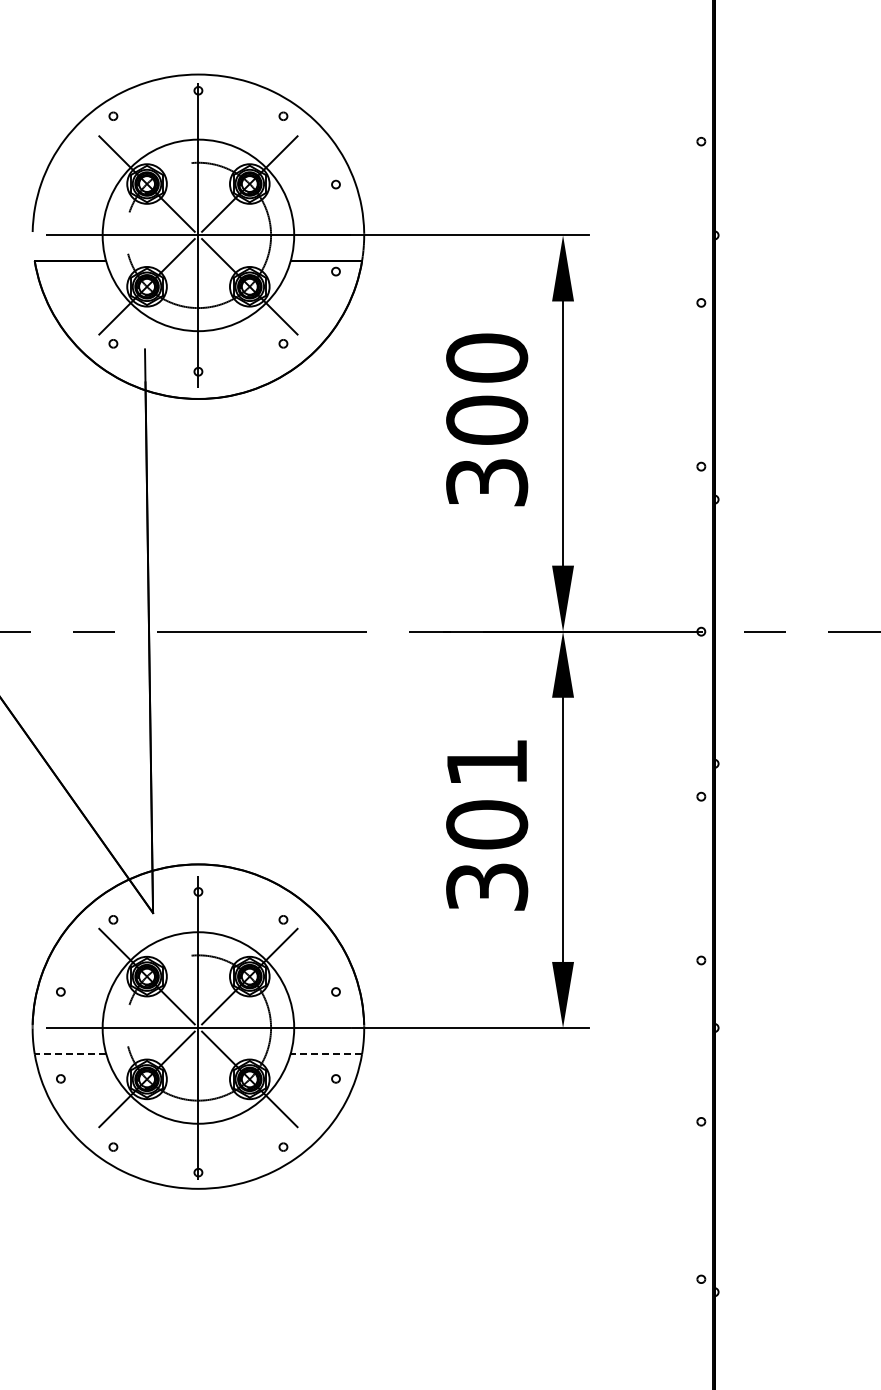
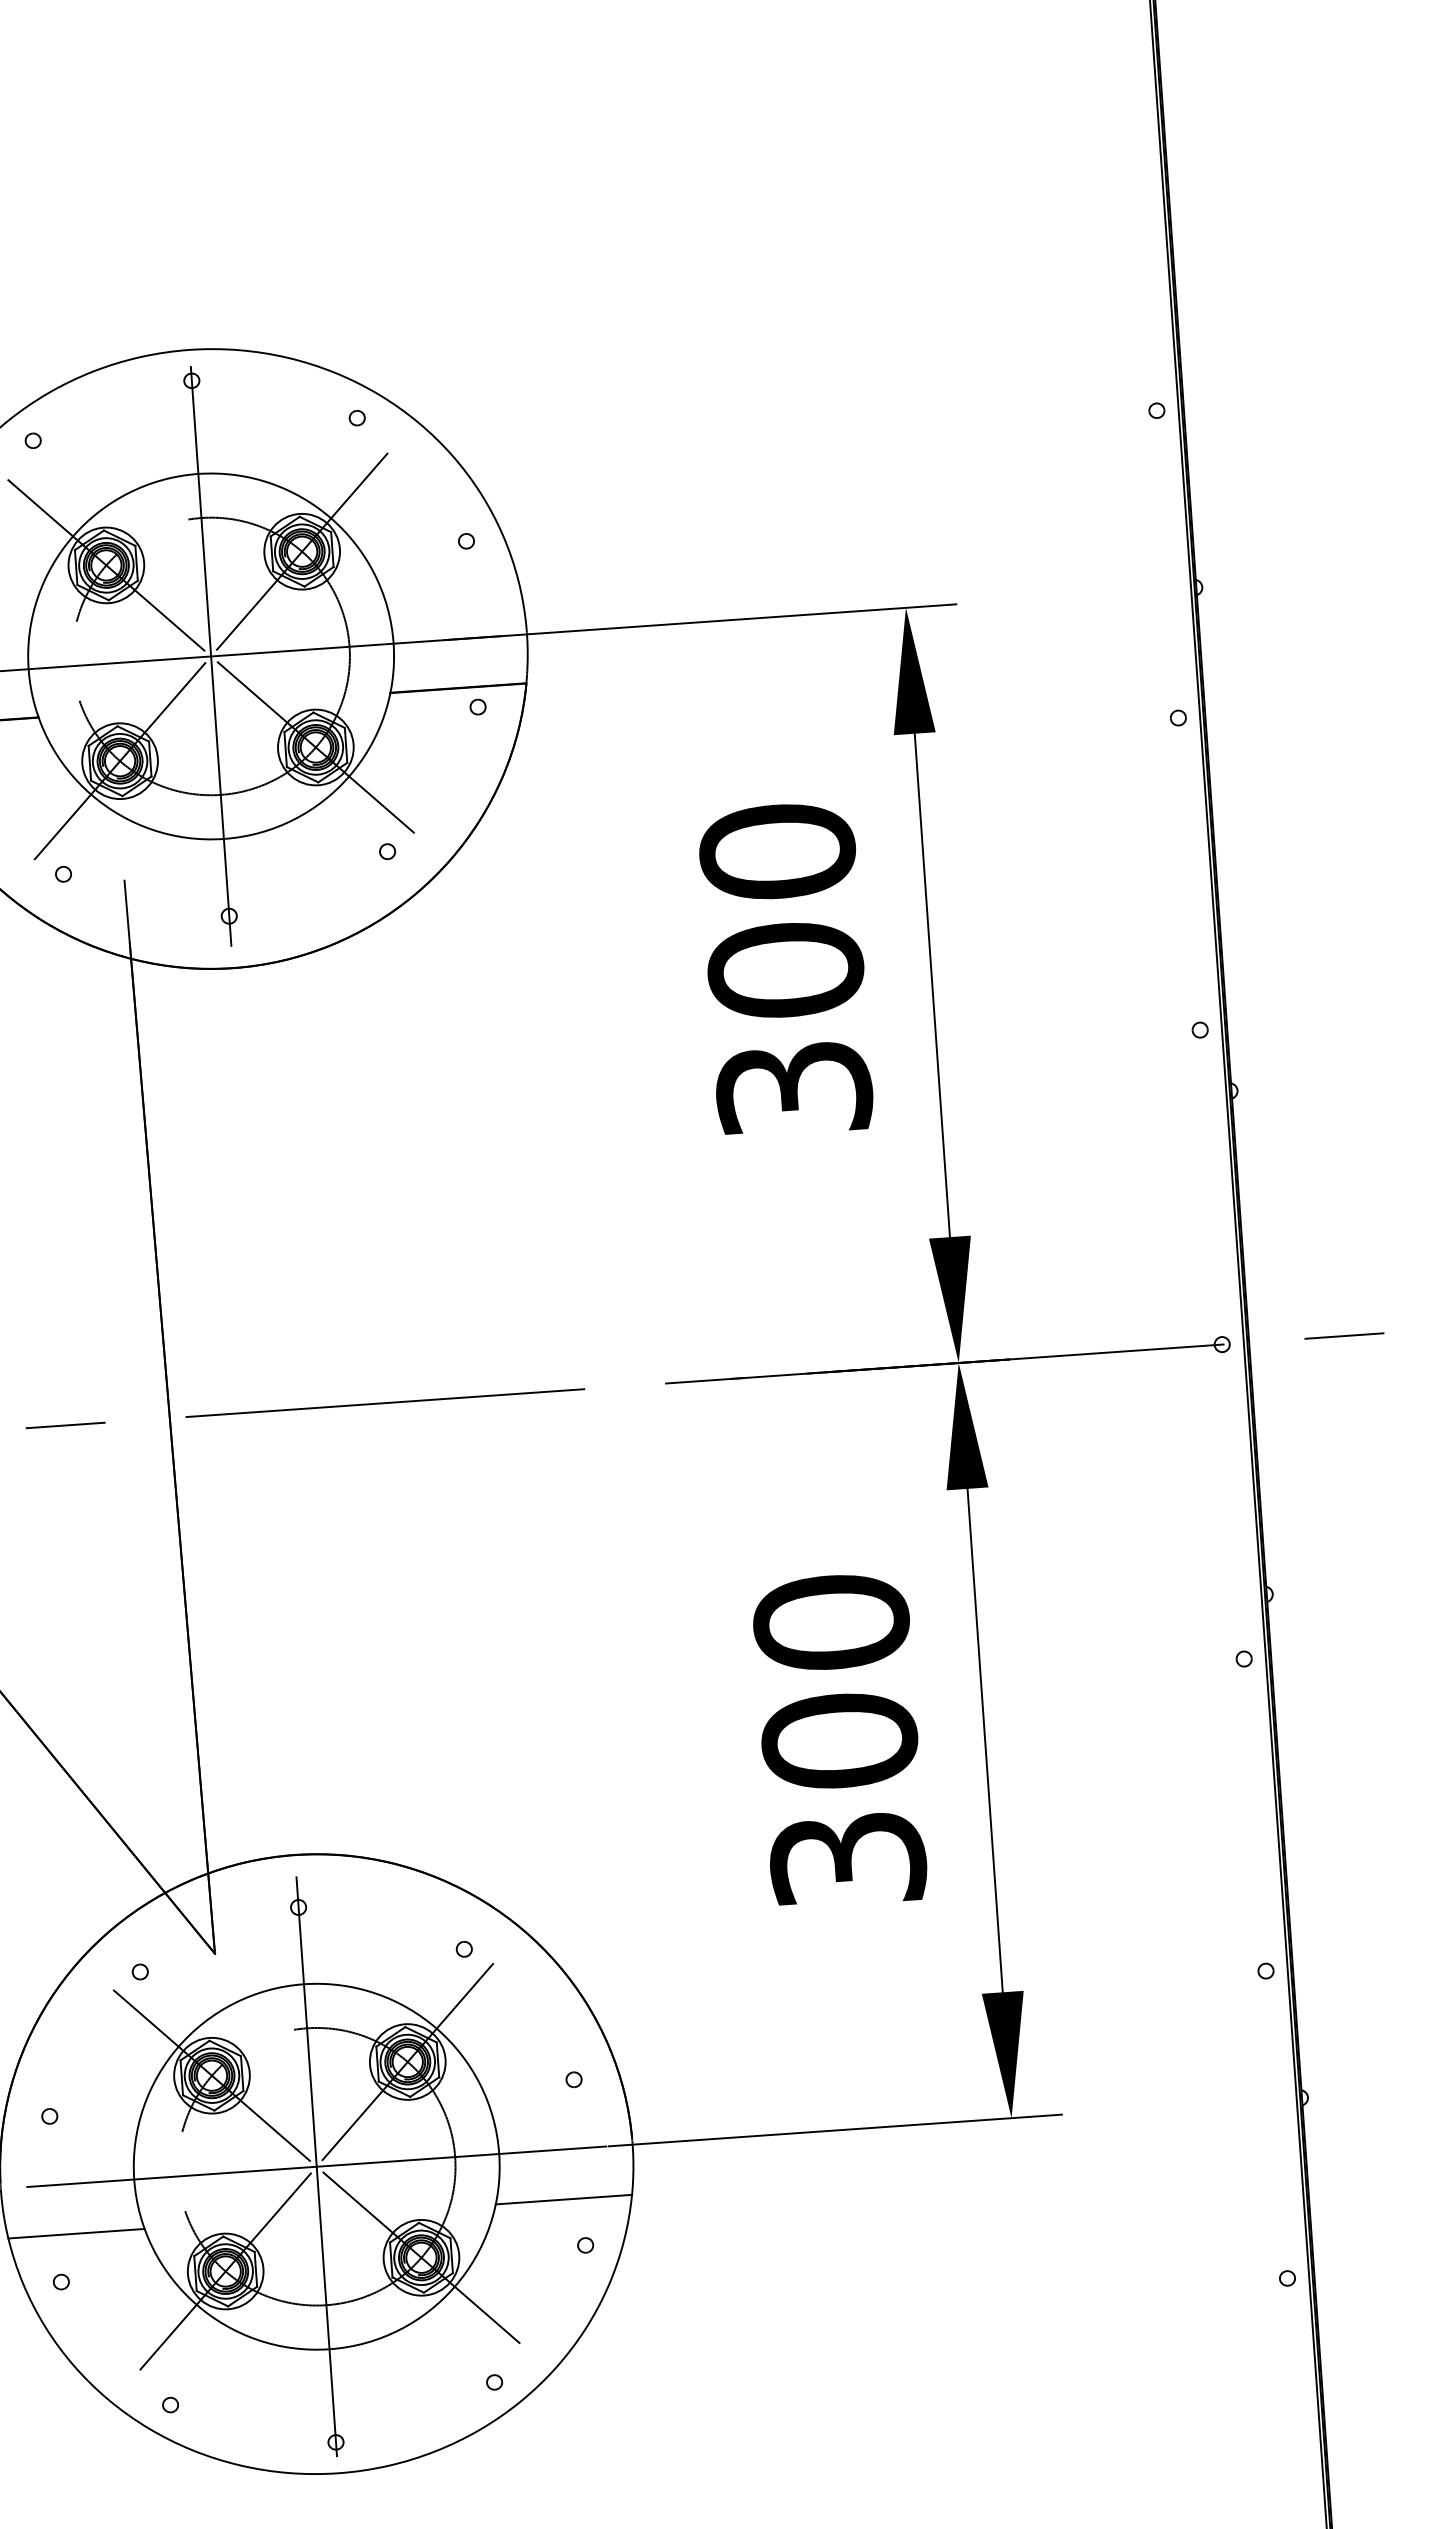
text: (487, 762) -> (832, 1622), 301 -> 300
line: (70, 1054) -> (76, 2234), dashed -> solid
line: (326, 1054) -> (564, 2200), dashed -> solid

